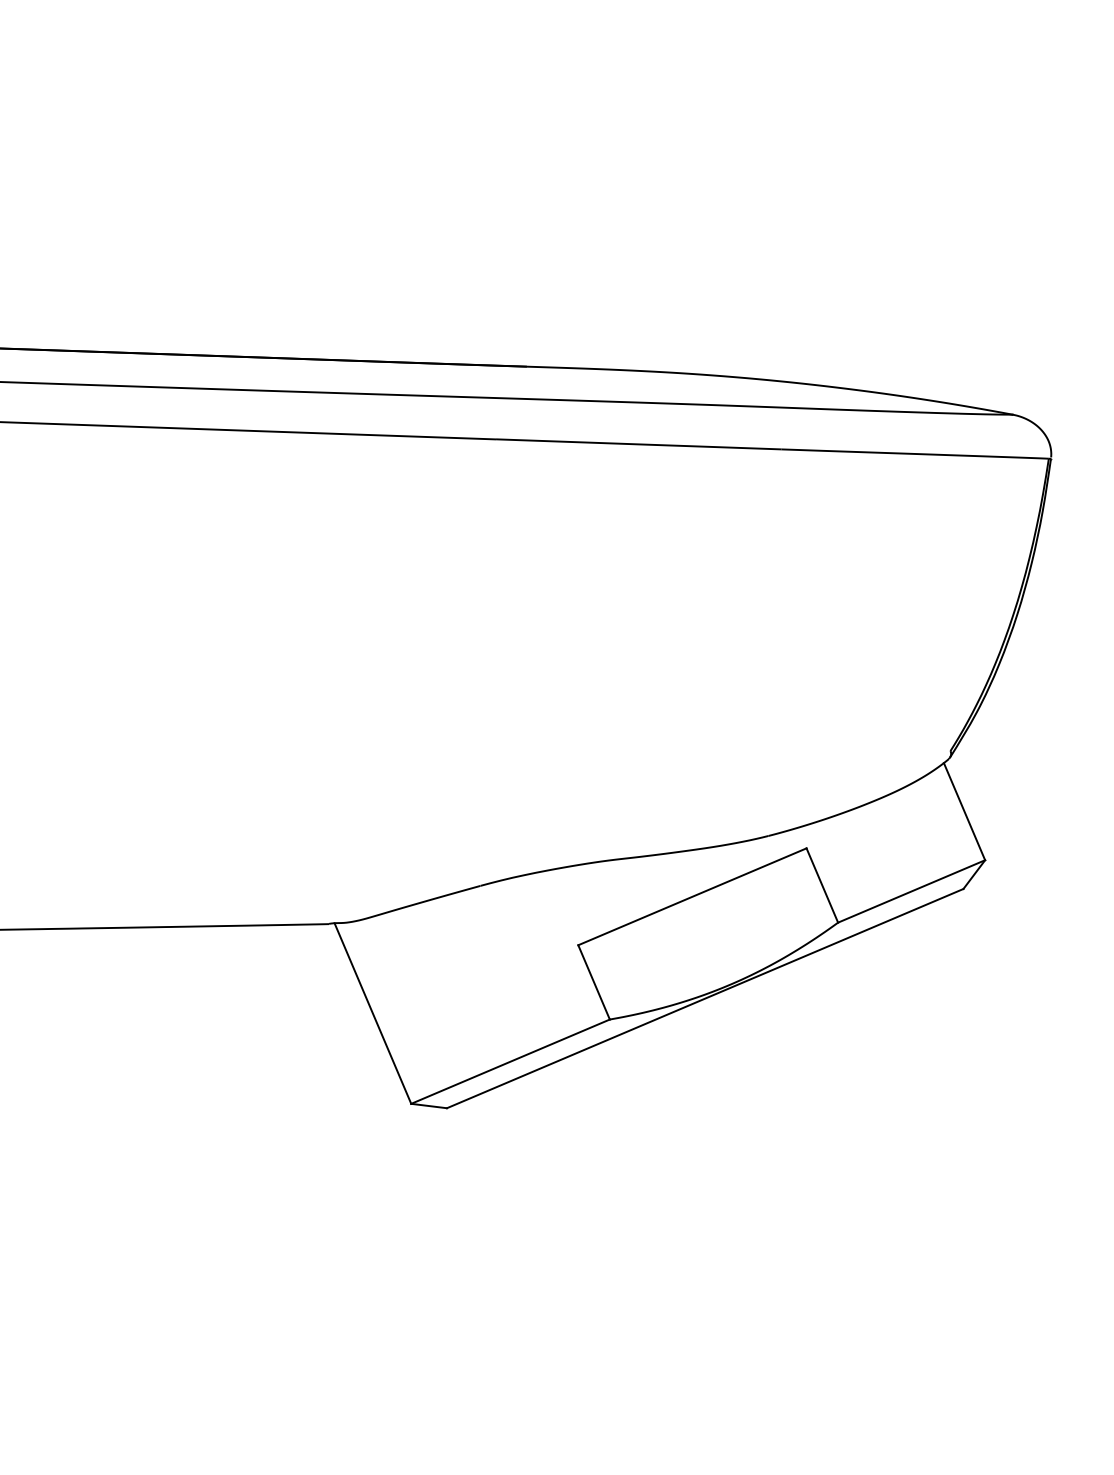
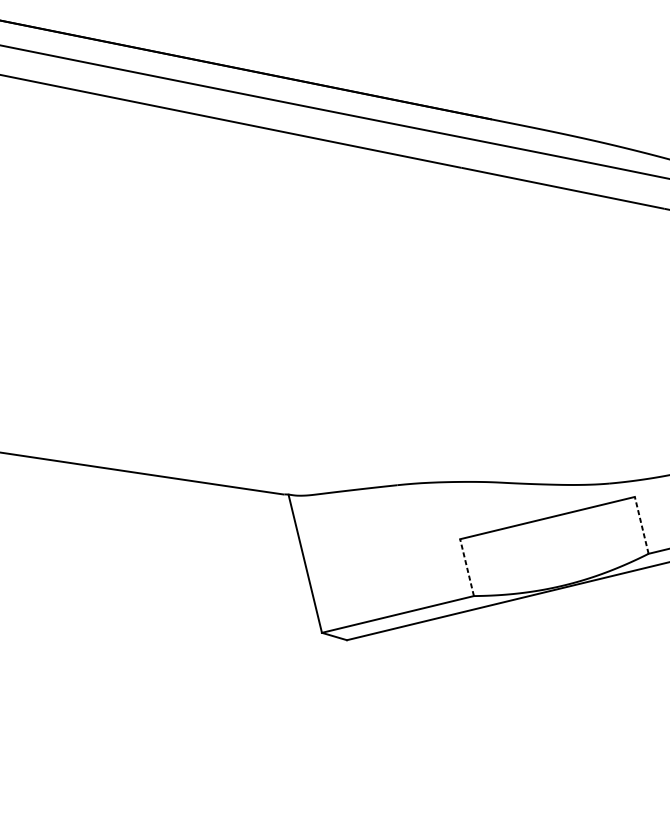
line: (822, 885) -> (641, 525), solid -> dashed
line: (593, 981) -> (466, 566), solid -> dashed

